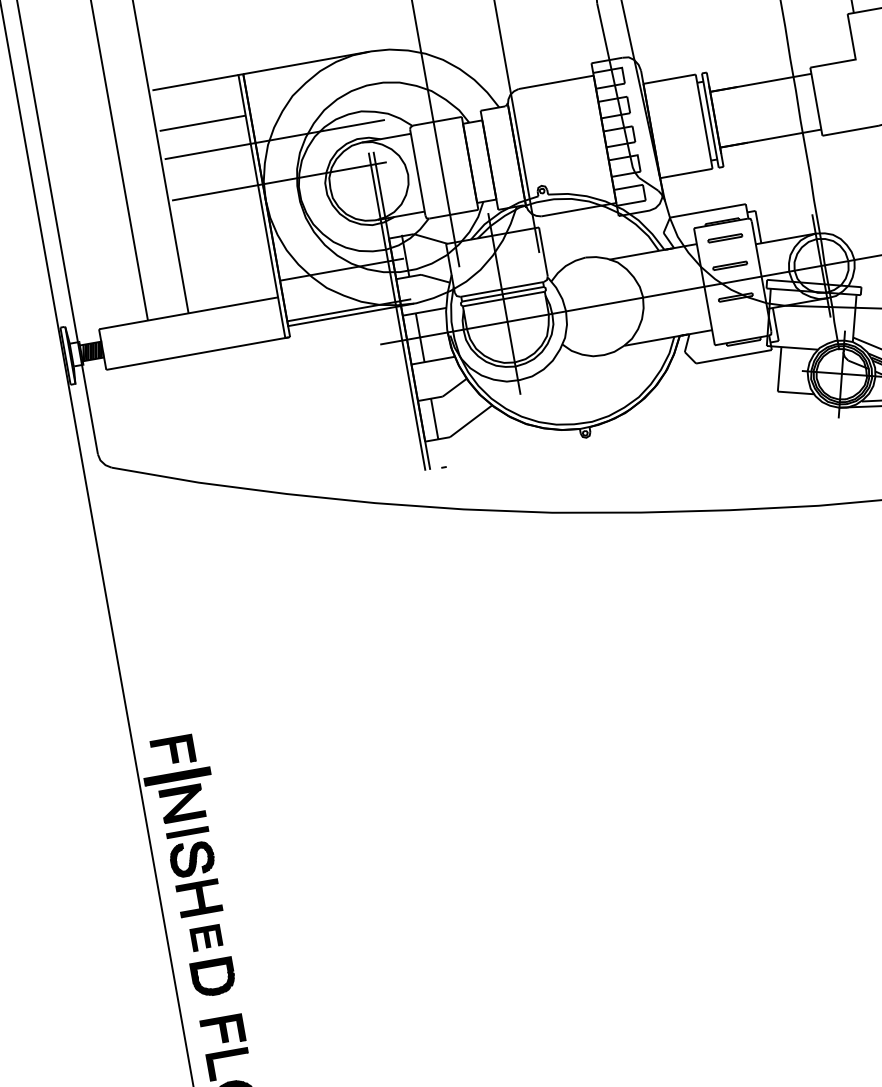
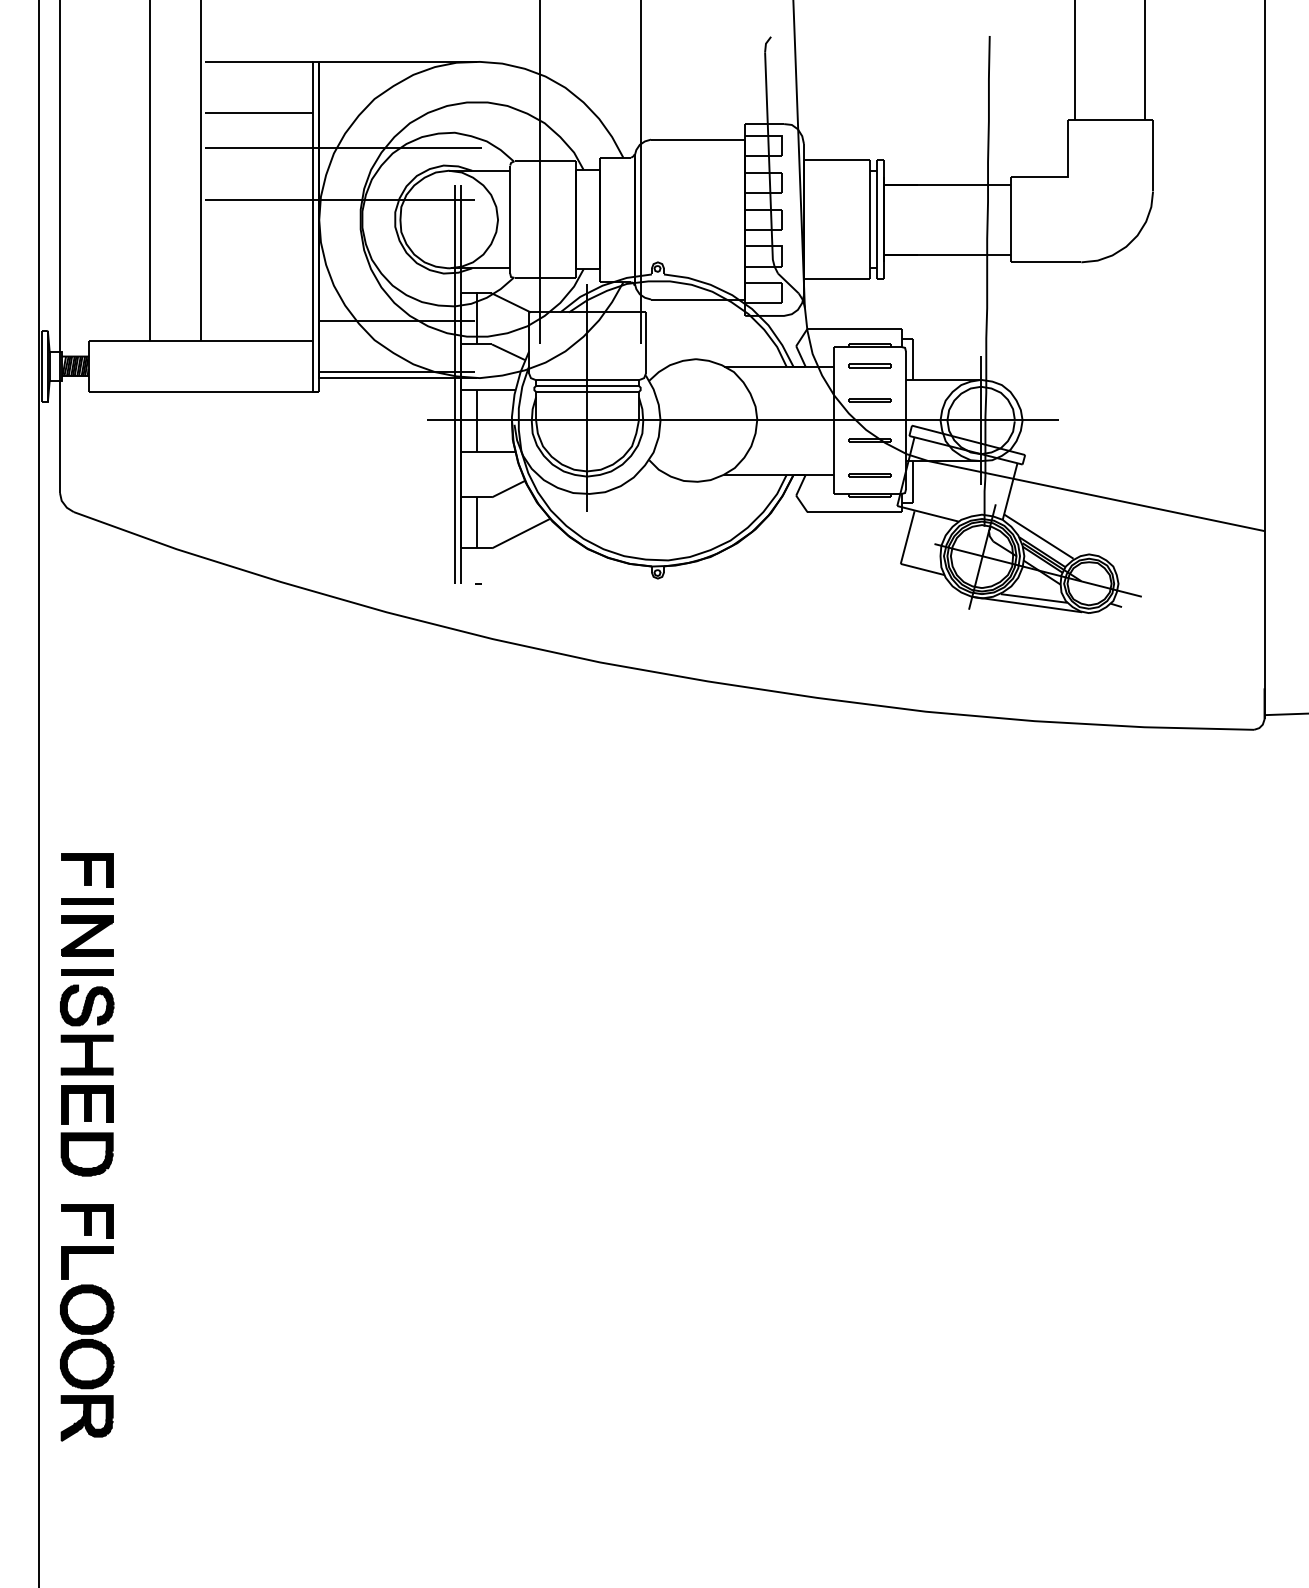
line: (740, 324) -> (869, 474), added
part: (177, 775) -> (87, 901), size x0.62
part: (206, 937) -> (87, 1104), size x1.43

